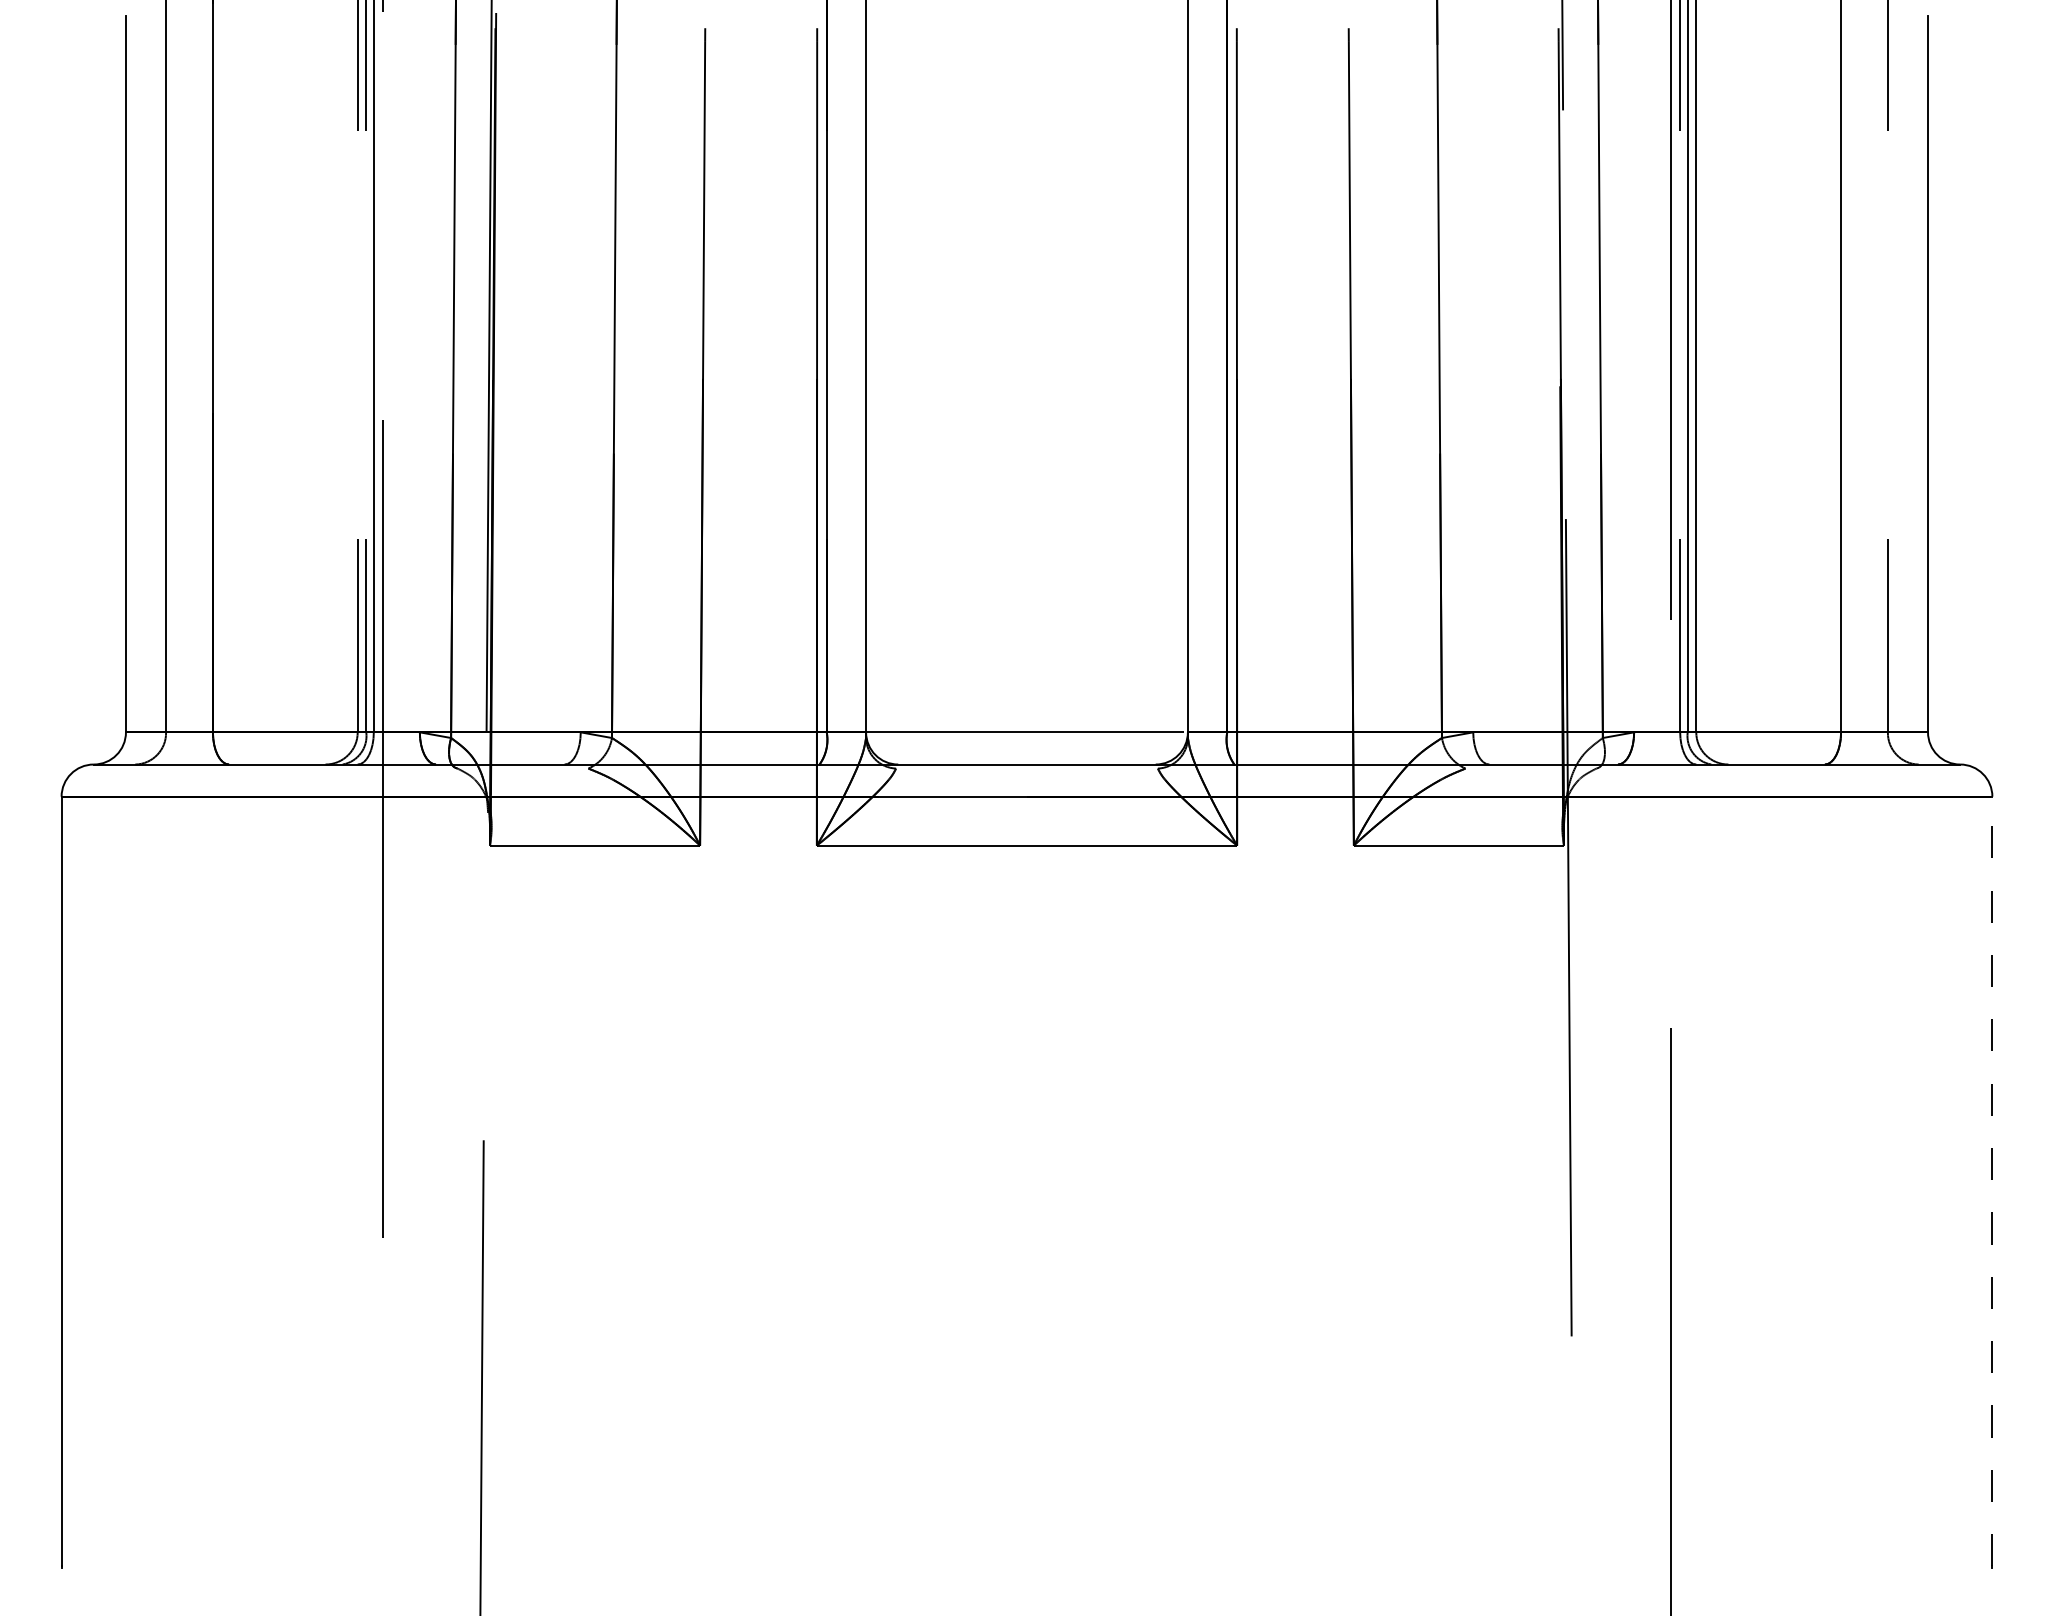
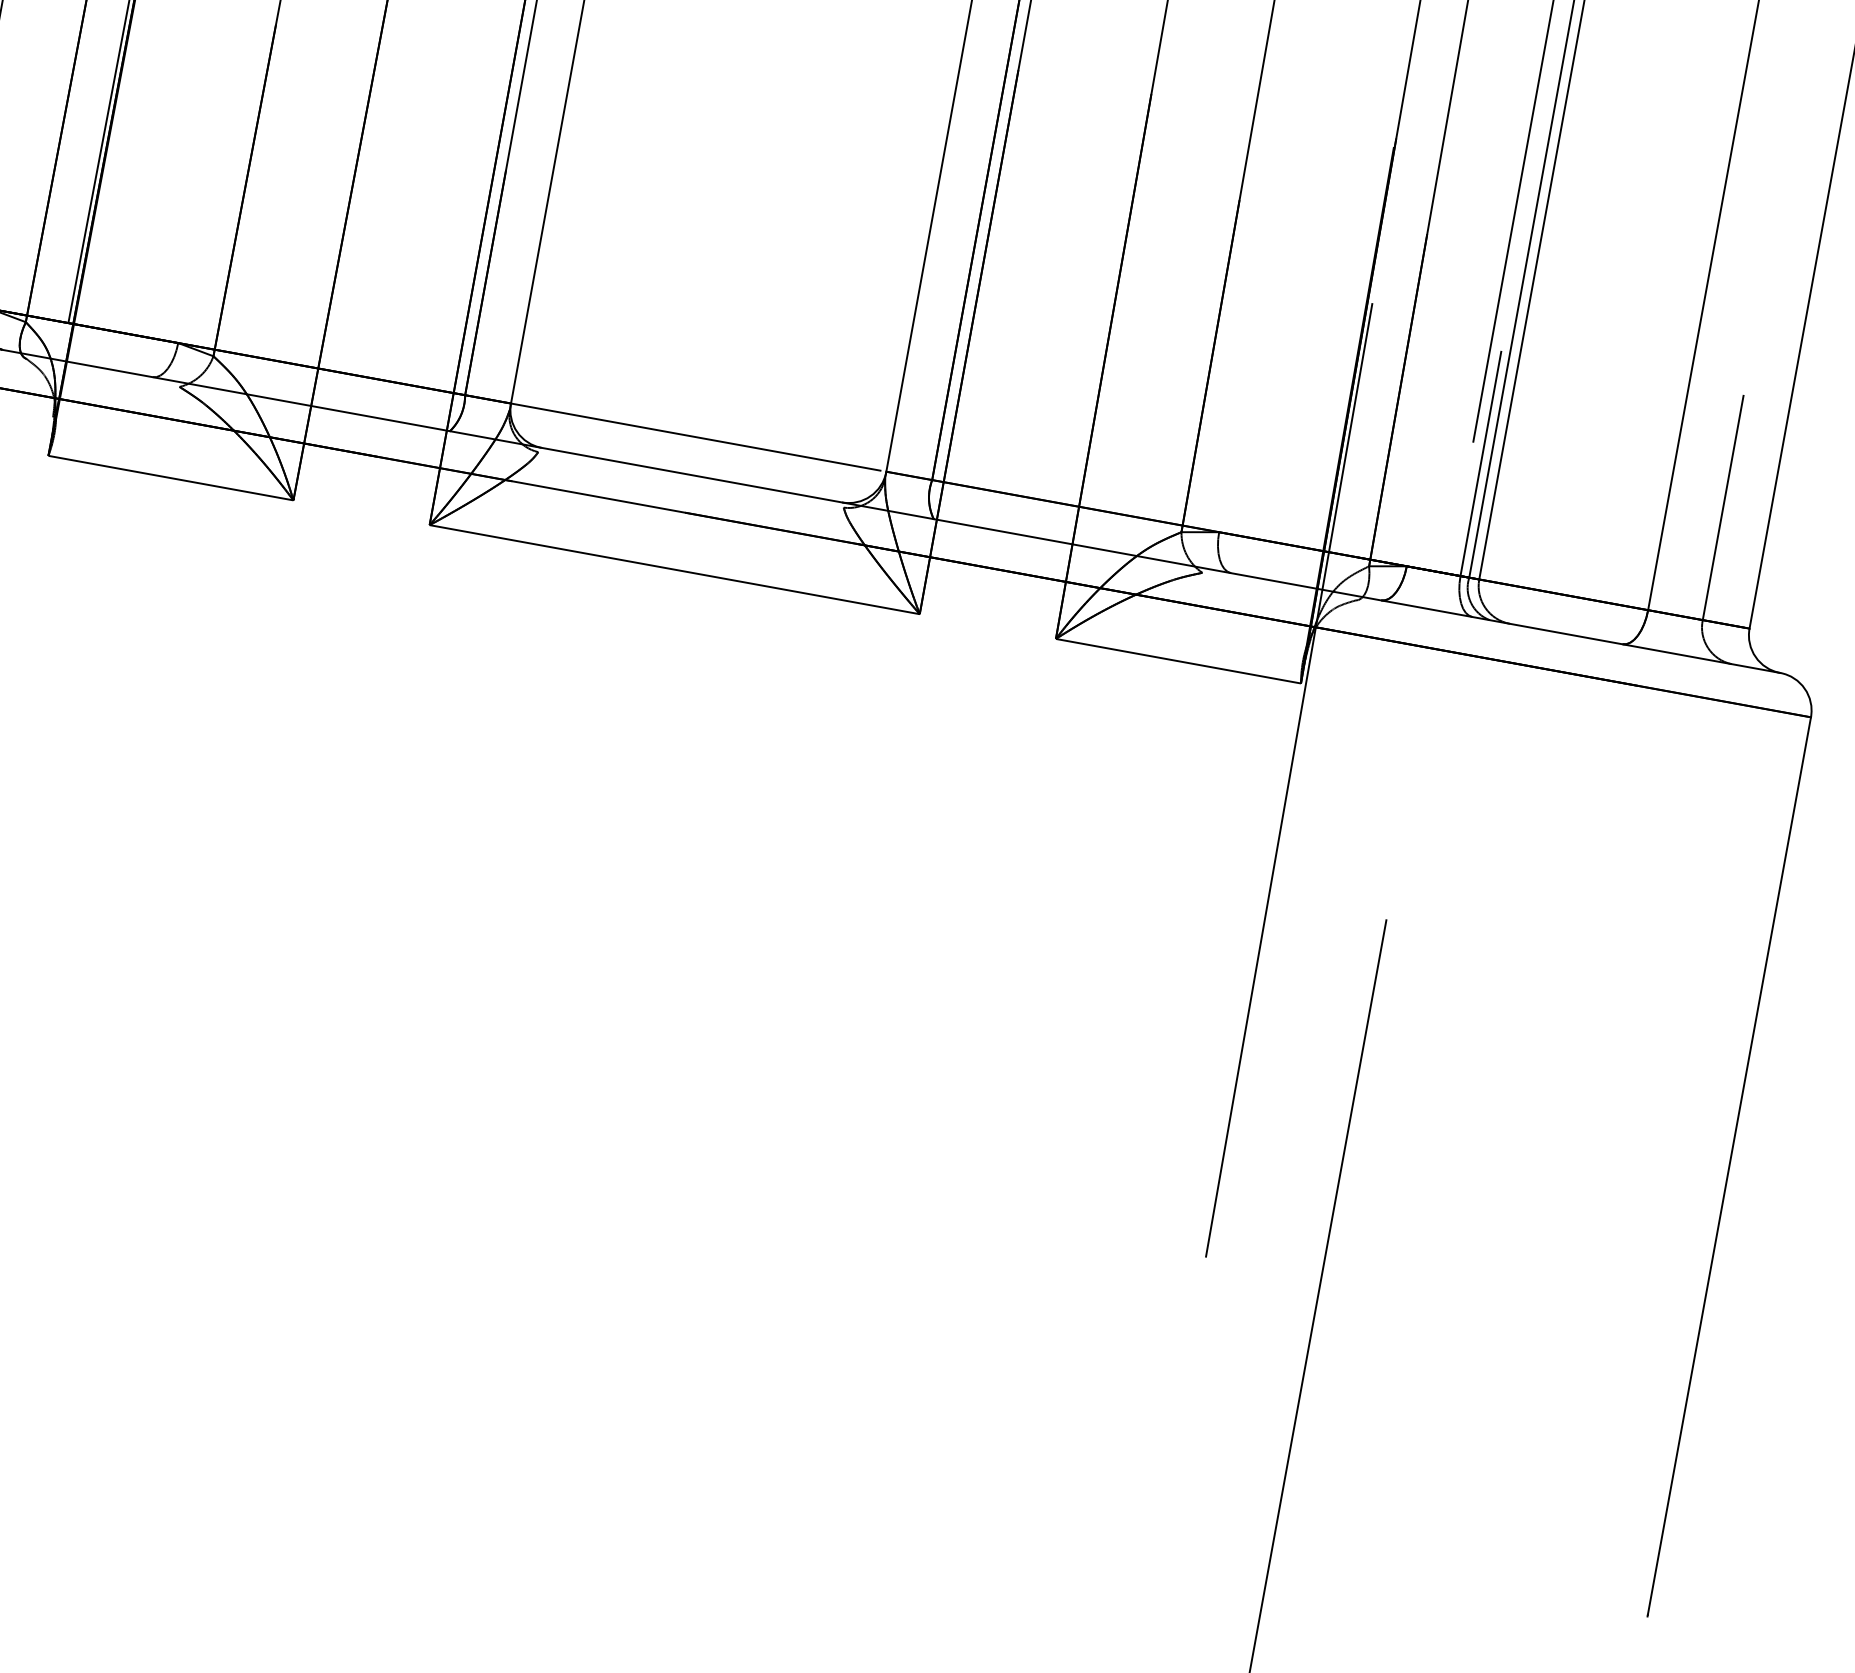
line: (1992, 1181) -> (1729, 1166), dashed -> solid

